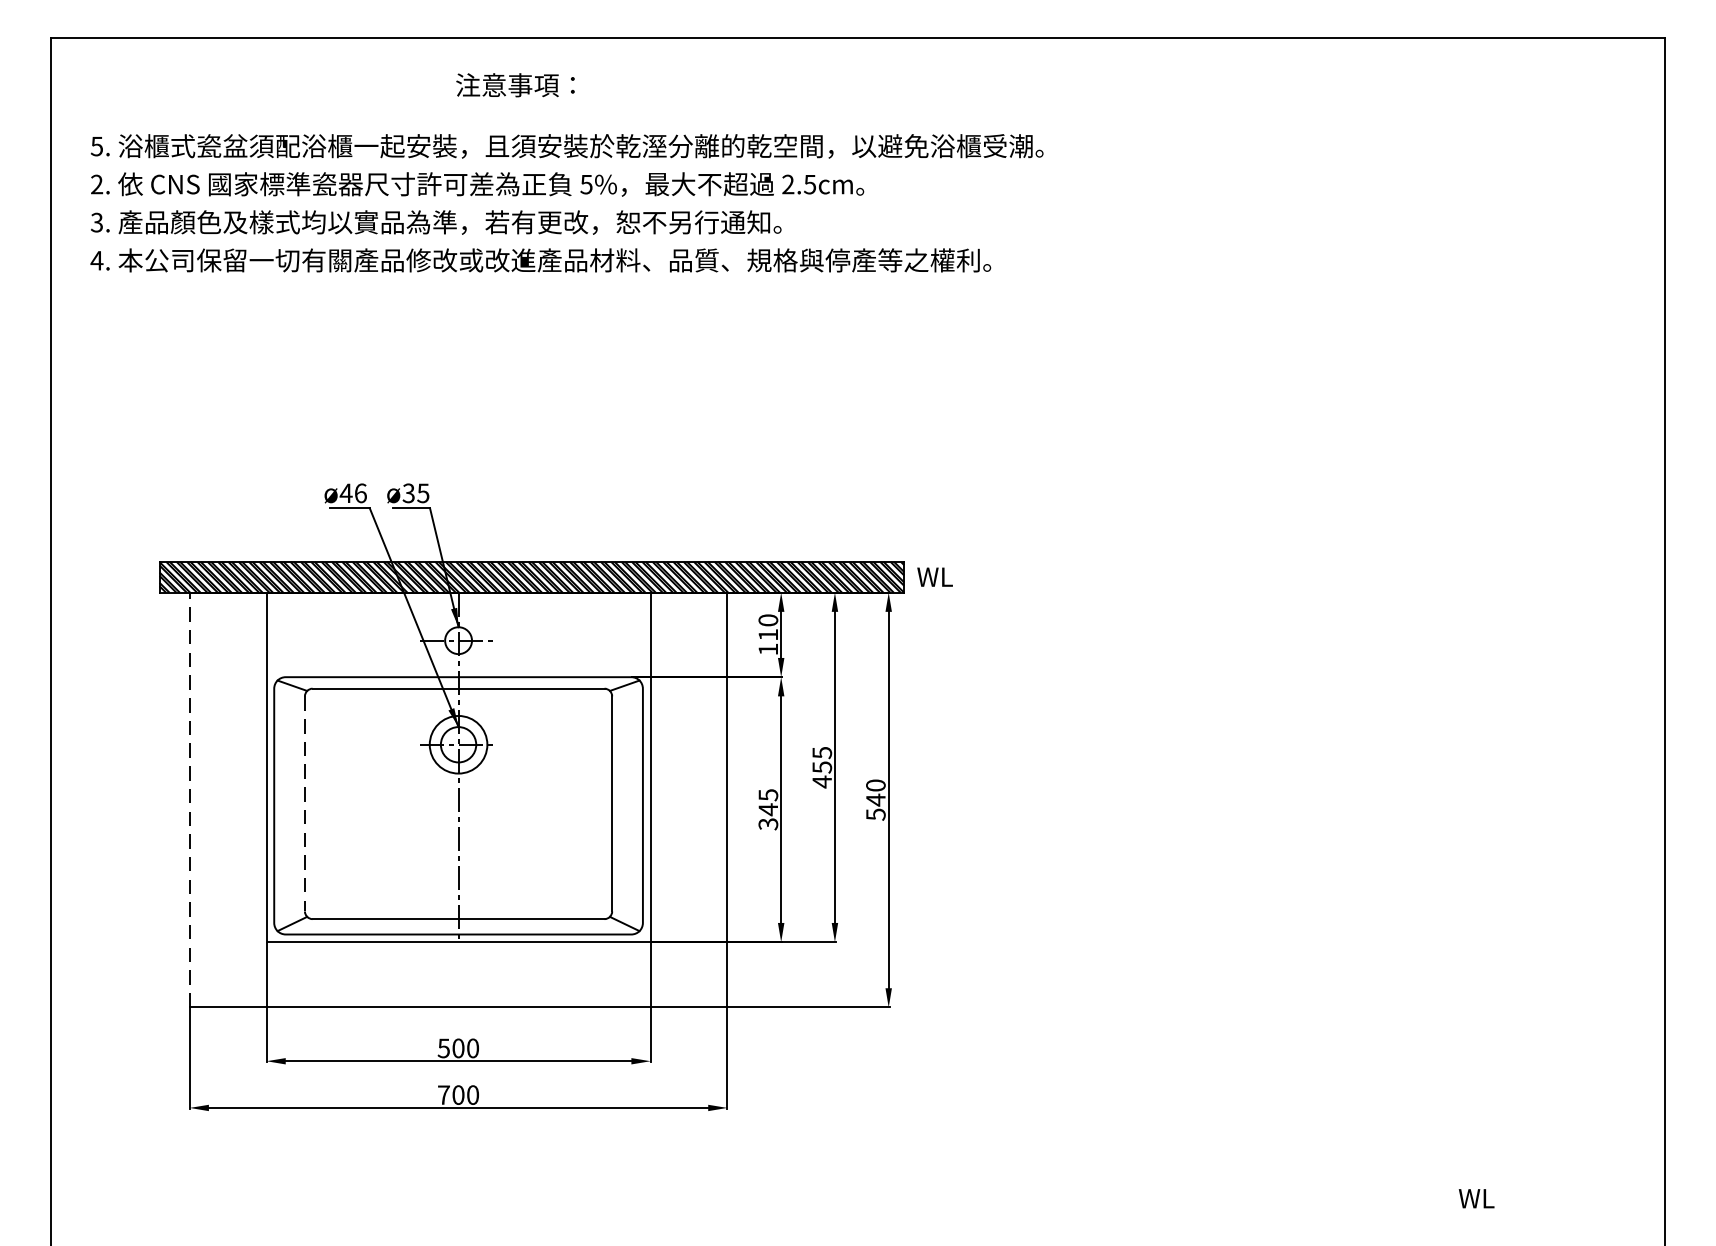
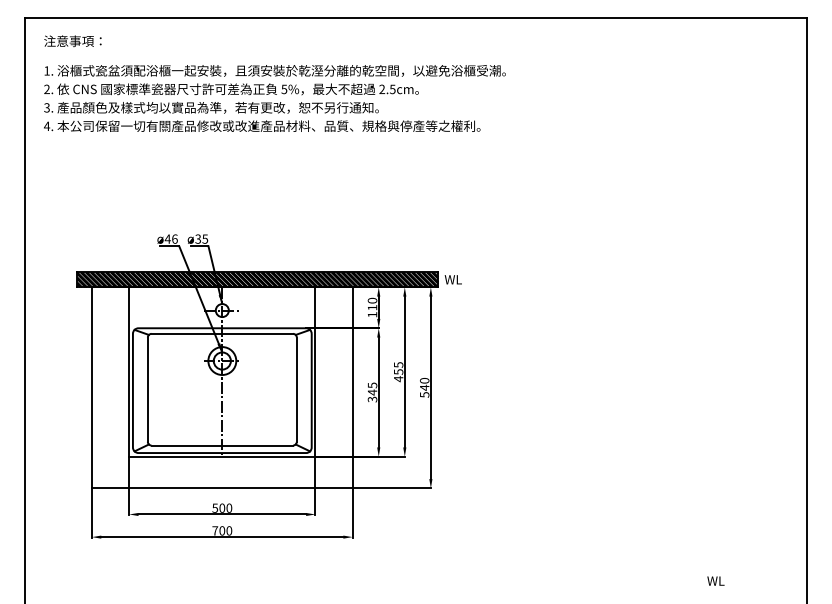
text: (514, 85) -> (72, 41), moved
text: (95, 145) -> (46, 70), 5. -> 1.
line: (188, 799) -> (91, 387), dashed -> solid
line: (304, 805) -> (147, 390), dashed -> solid

